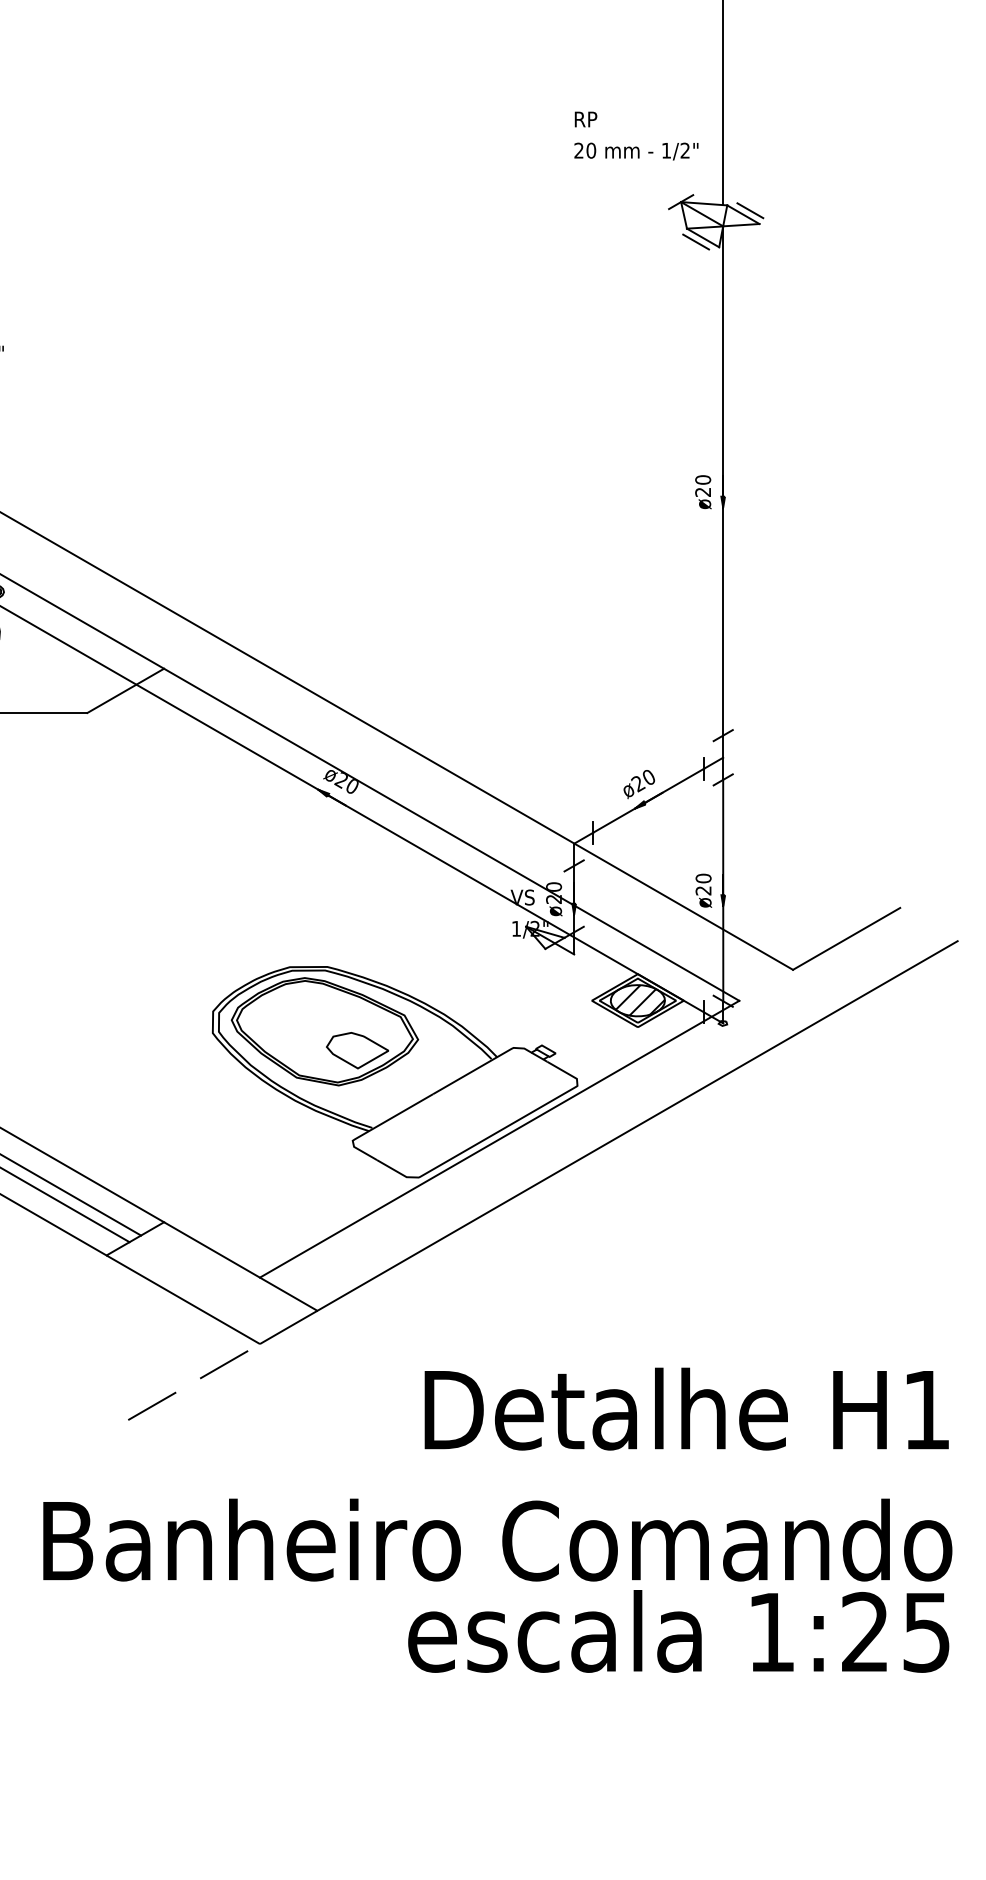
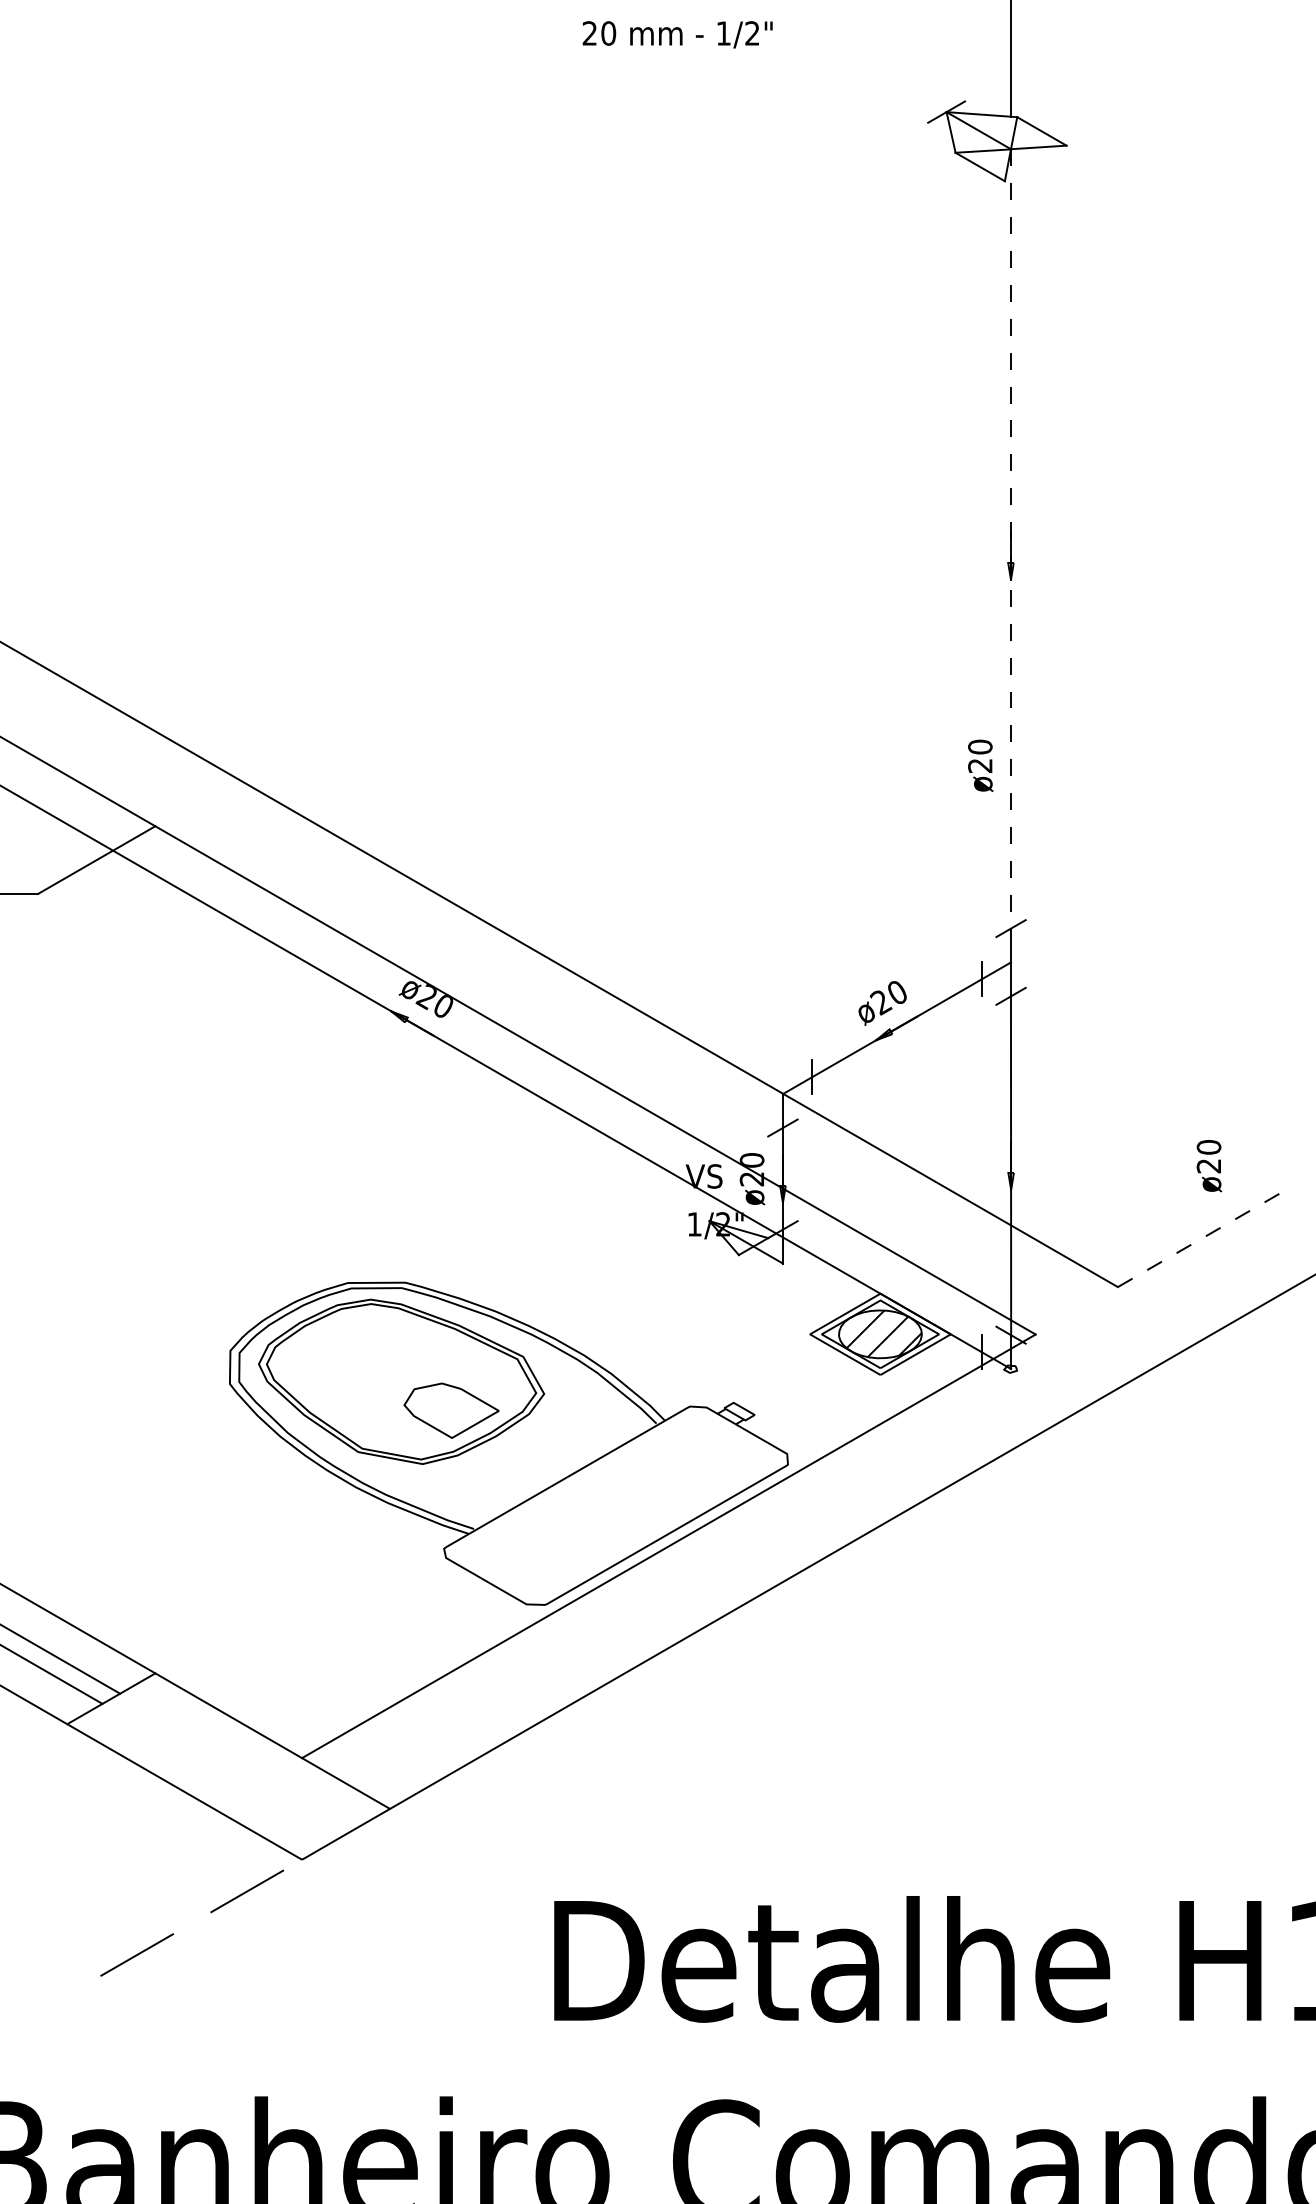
text: (636, 151) -> (677, 34), moved
line: (750, 210) -> (1052, 124), removed
line: (696, 241) -> (970, 172), removed
line: (723, 481) -> (1011, 539), solid -> dashed
text: (703, 492) -> (980, 766), moved
text: (703, 890) -> (1208, 1165), moved
line: (846, 938) -> (1199, 1239), solid -> dashed

